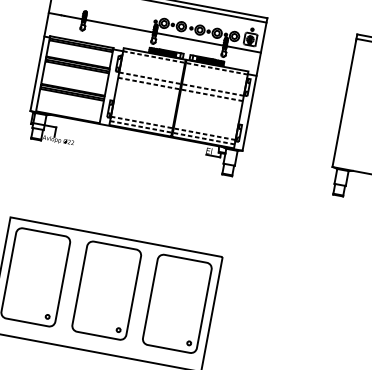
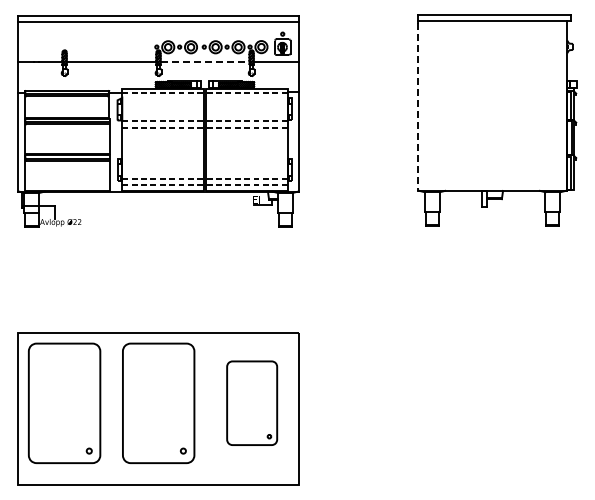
line: (190, 39) -> (205, 61), solid -> dashed
line: (344, 104) -> (418, 107), solid -> dashed
part: (176, 303) -> (251, 402), size x0.7

